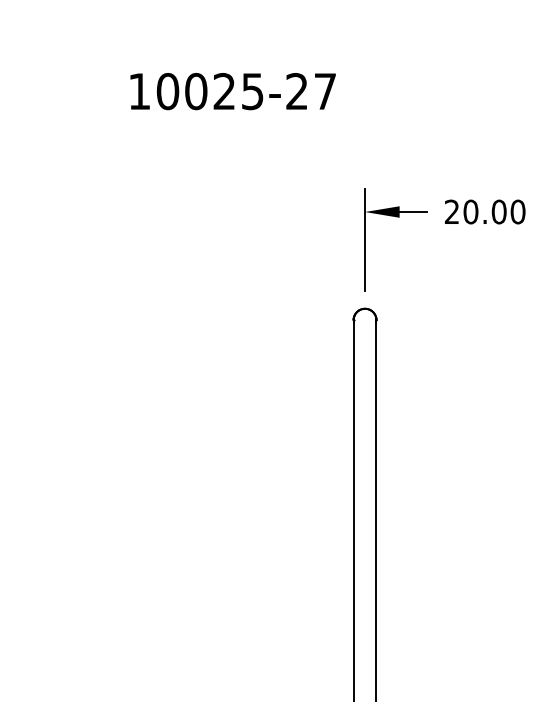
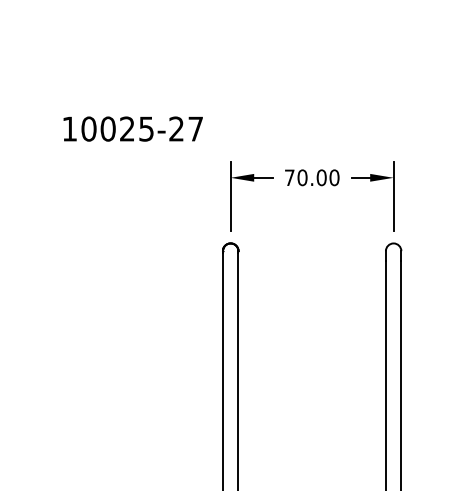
text: (232, 90) -> (132, 128), moved
text: (451, 211) -> (289, 177), 20.00 -> 70.00

